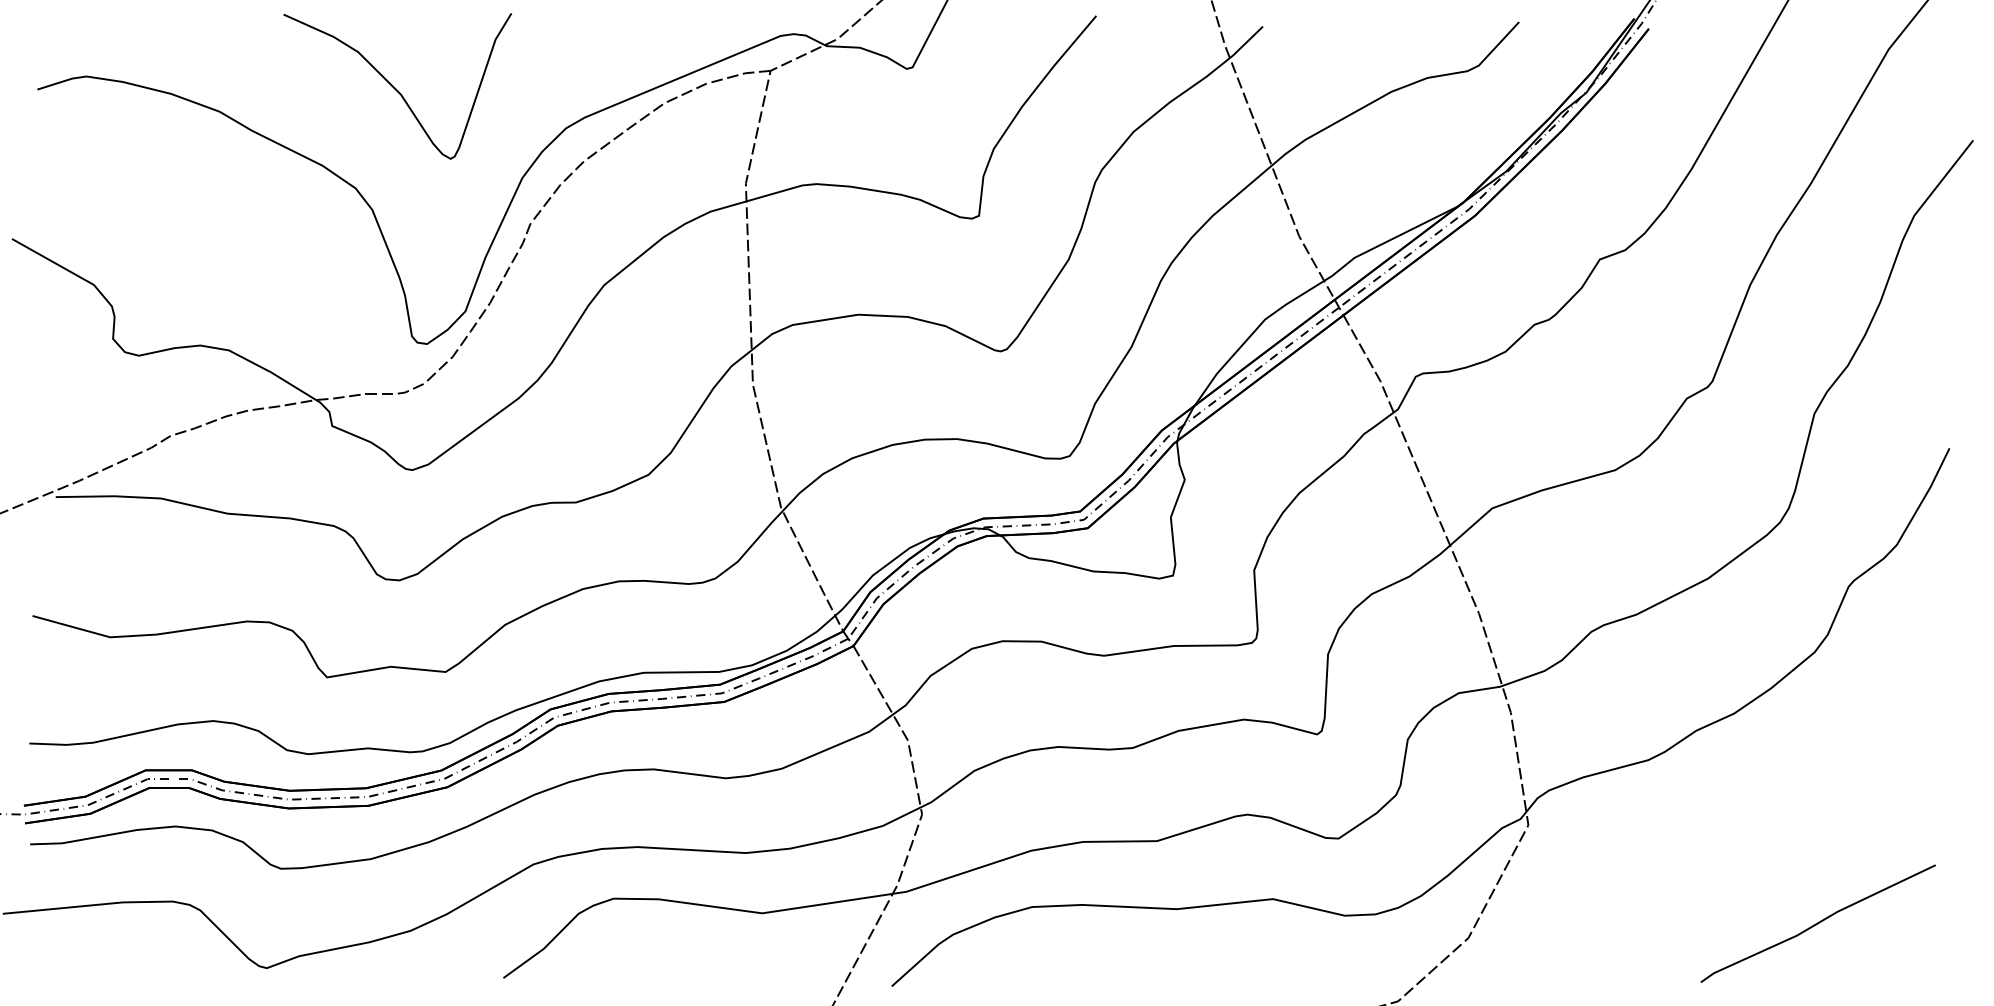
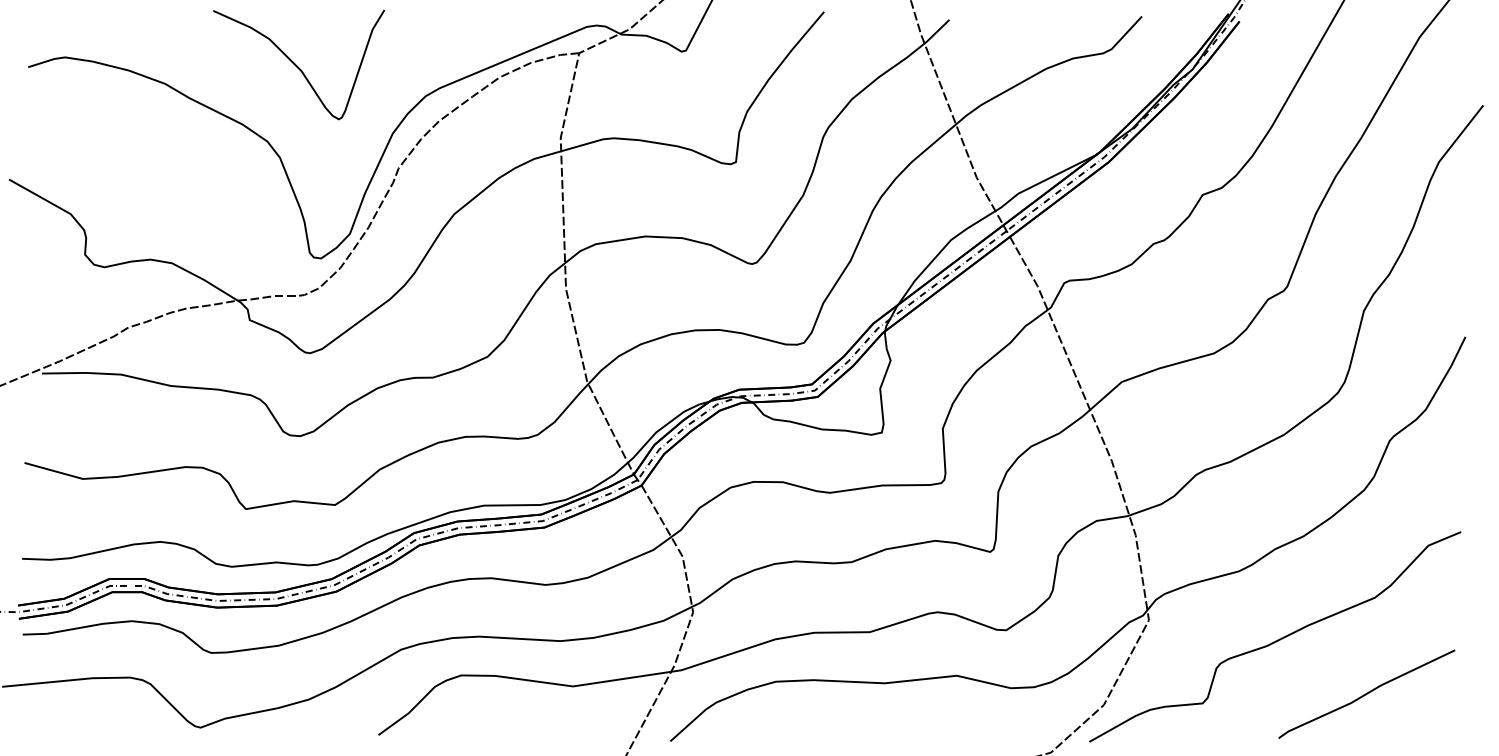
curve: (1699, 851) -> (1277, 639), added

